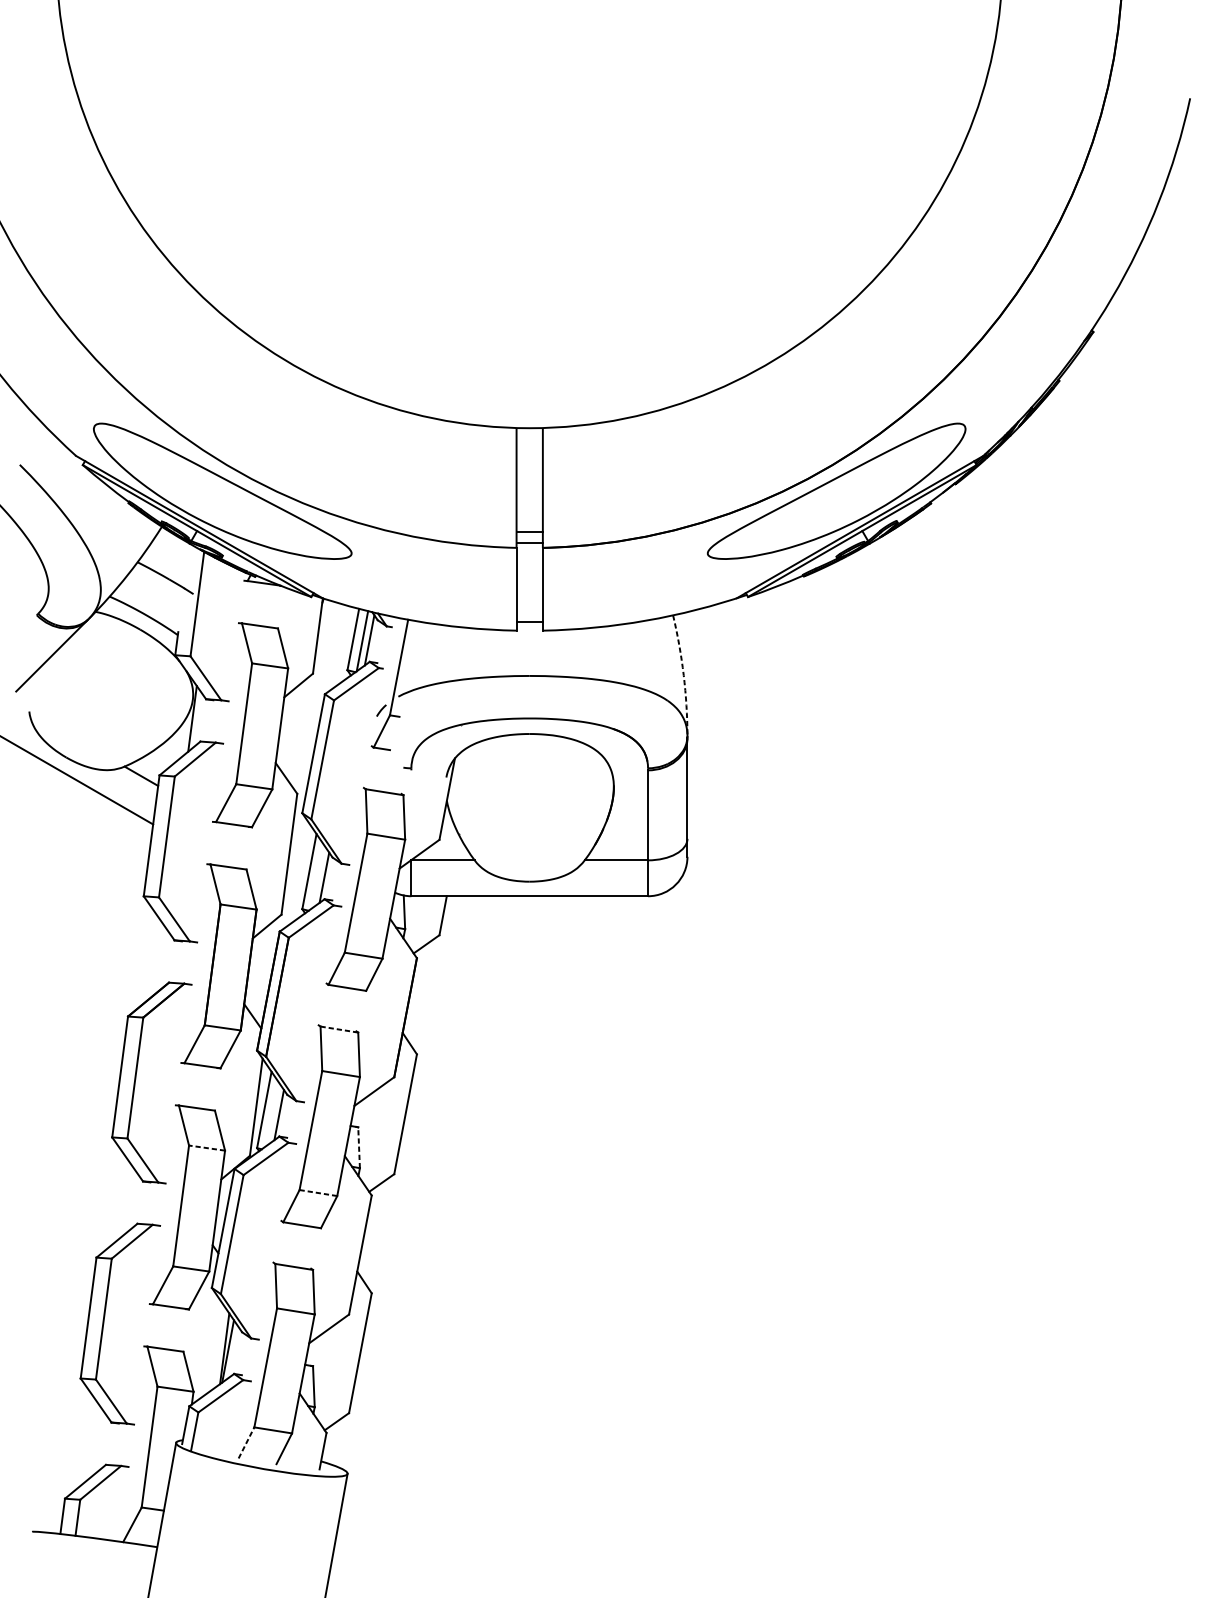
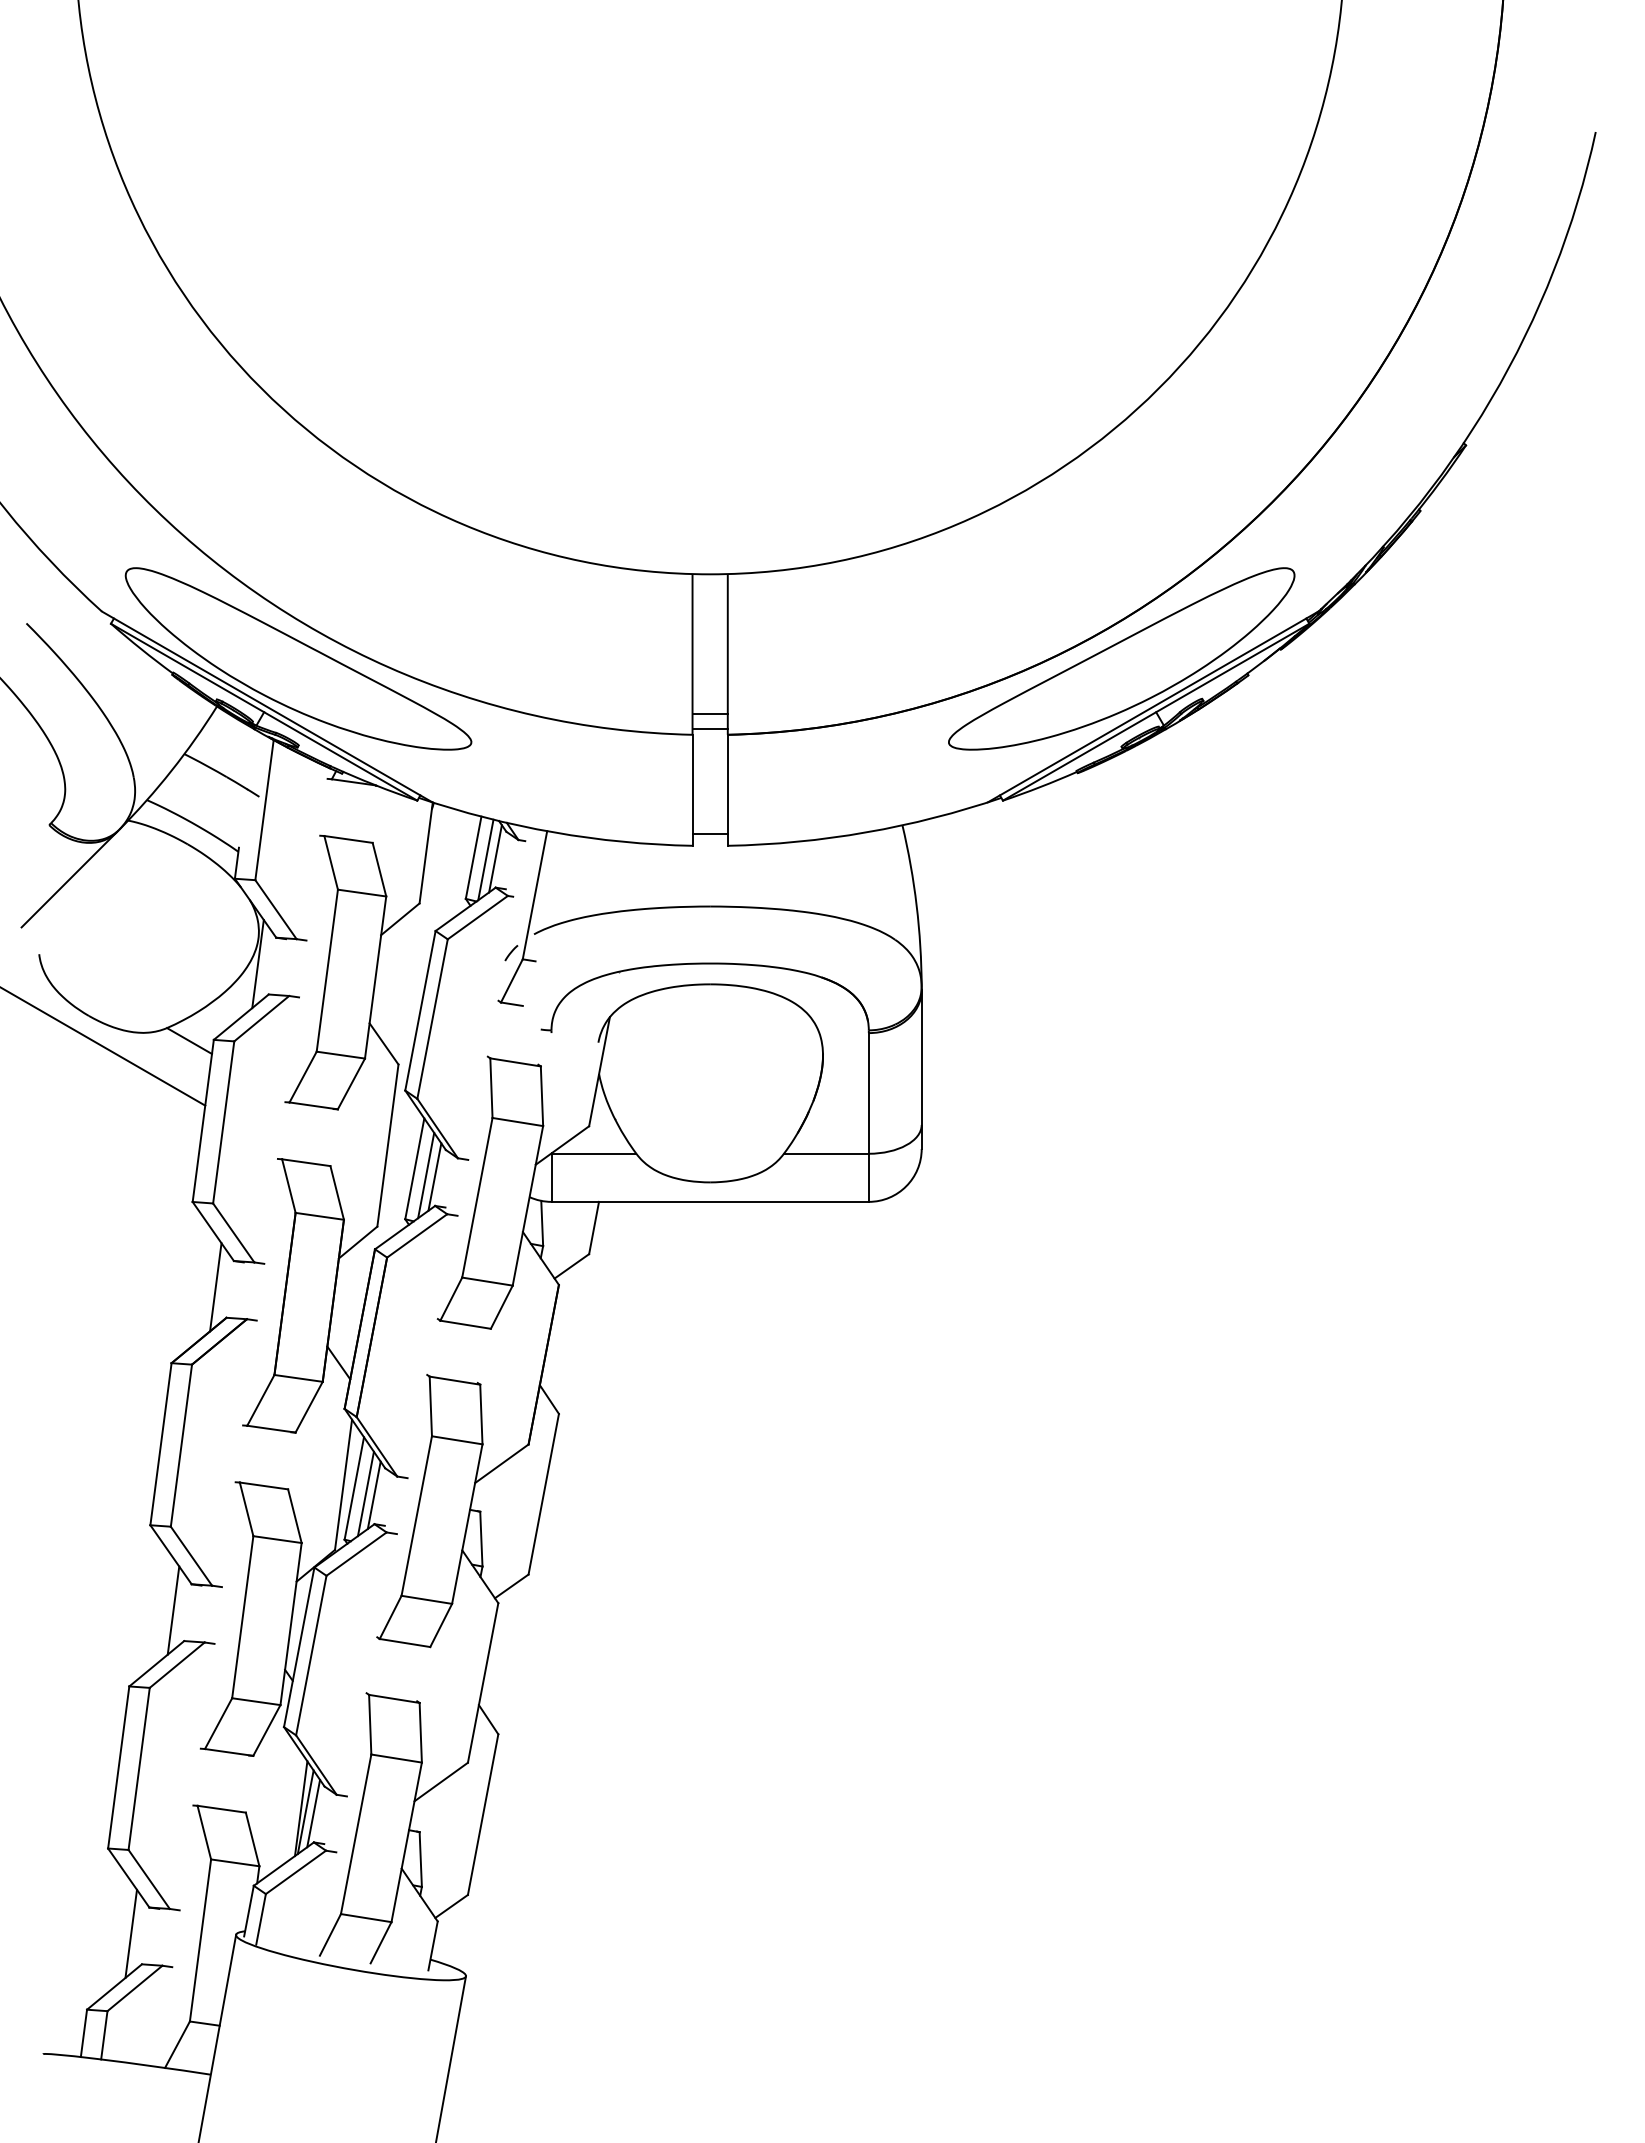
arc: (683, 675) -> (916, 905), dashed -> solid
line: (318, 876) -> (426, 1175), added
line: (160, 960) -> (215, 1287), added
line: (339, 1029) -> (454, 1380), dashed -> solid
line: (272, 1113) -> (365, 1493), added
line: (359, 1147) -> (481, 1538), dashed -> solid
line: (207, 1148) -> (277, 1539), dashed -> solid
line: (318, 1192) -> (426, 1599), dashed -> solid
line: (129, 1200) -> (173, 1610), added
line: (233, 1352) -> (313, 1813), added
line: (98, 1441) -> (131, 1933), added
line: (246, 1442) -> (330, 1934), dashed -> solid

